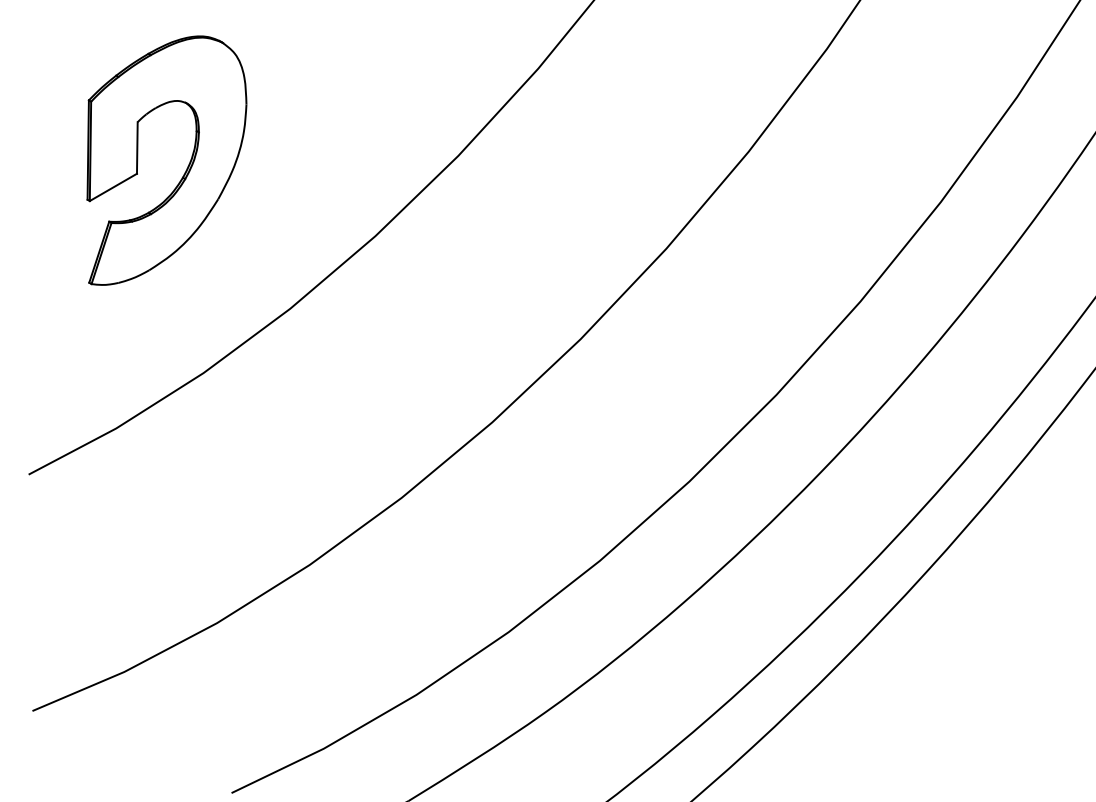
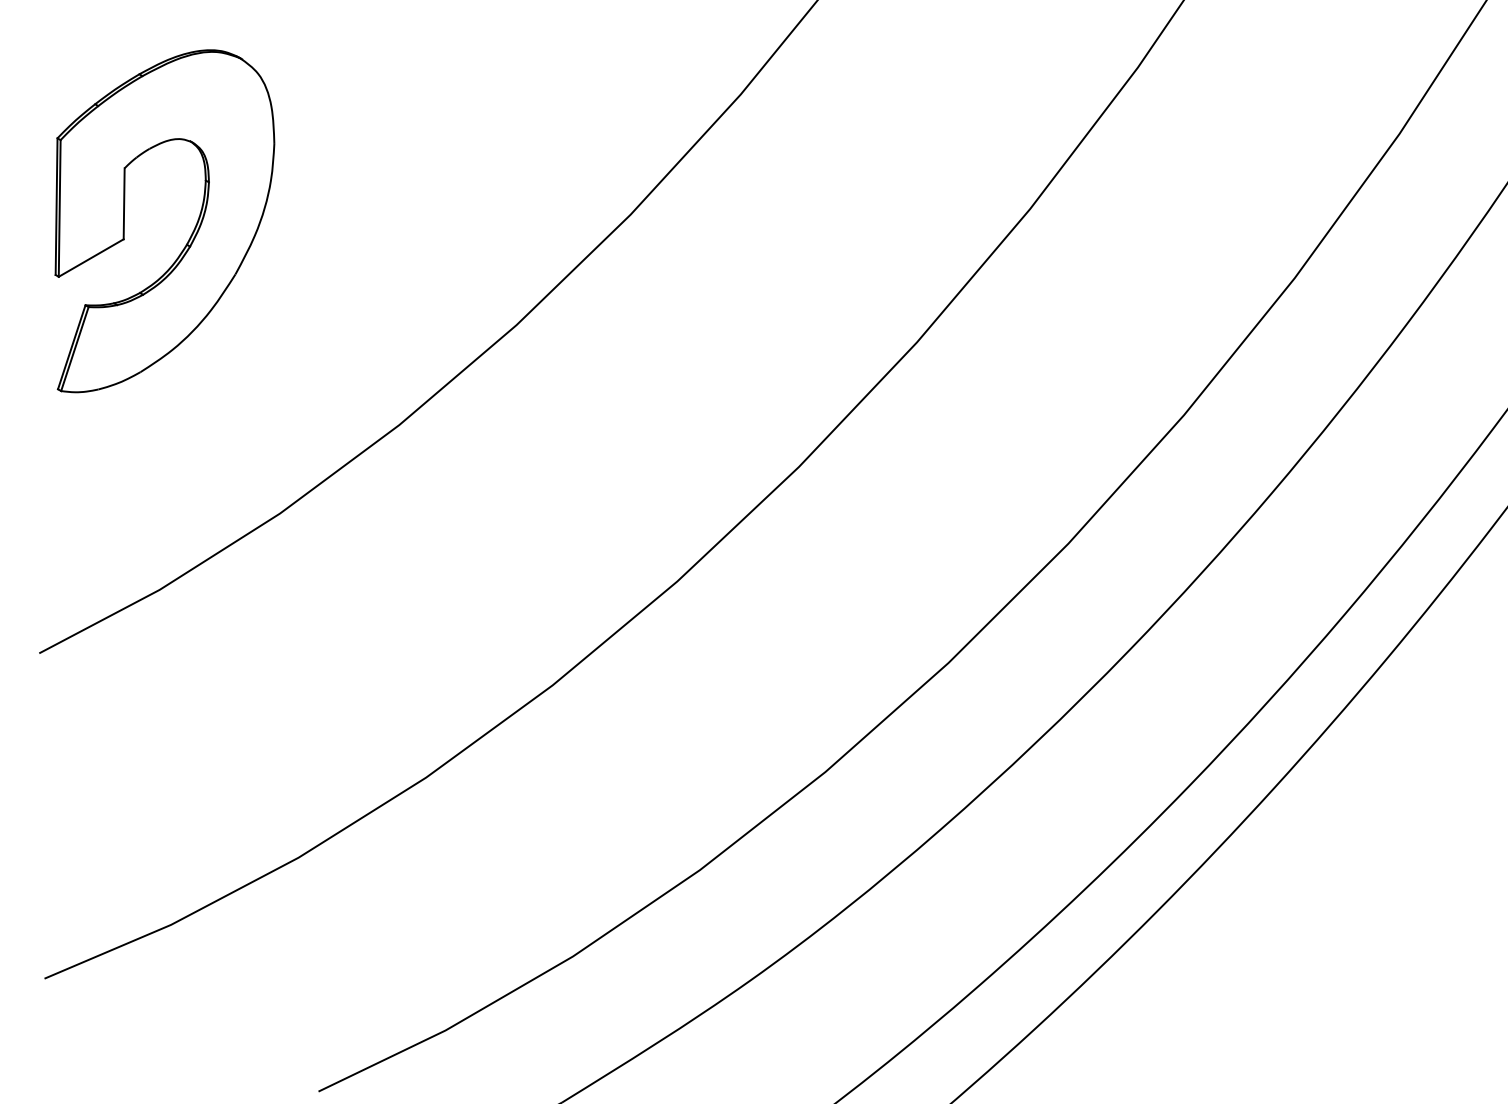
part: (185, 170) -> (190, 234), moved

